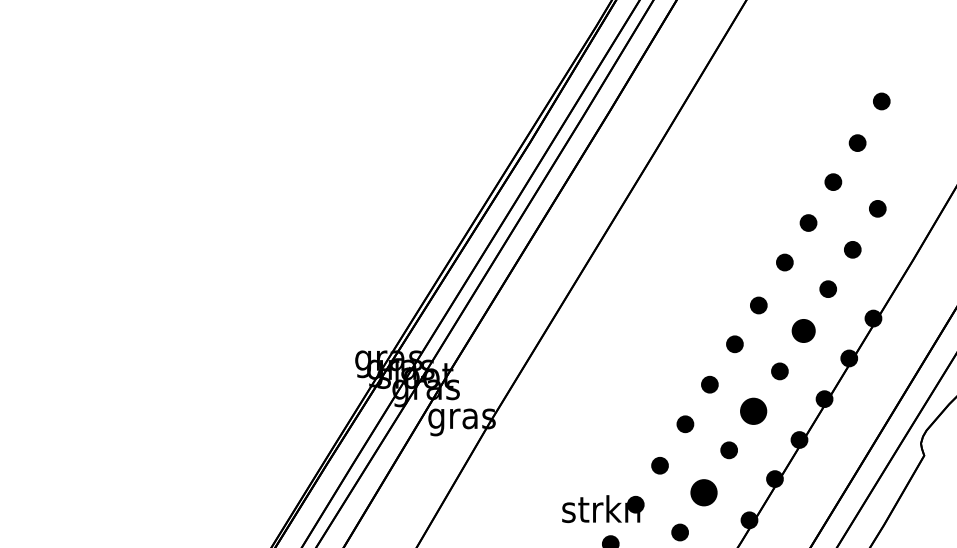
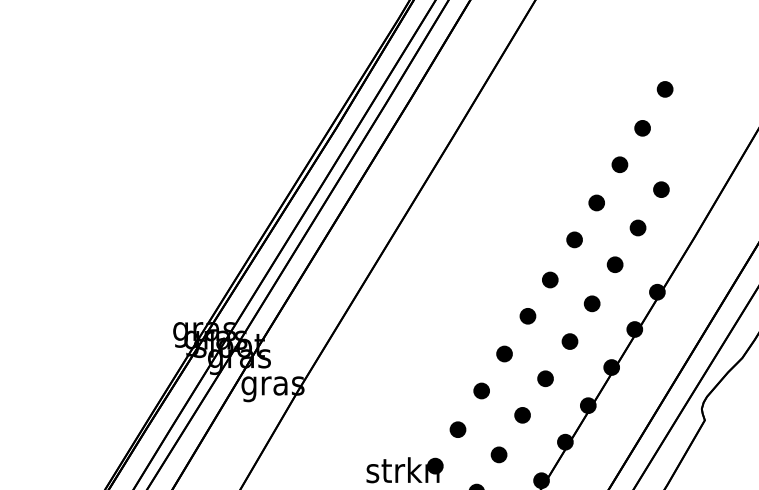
part: (803, 330) -> (592, 303), size x0.71
part: (753, 410) -> (545, 378), size x0.62
part: (703, 492) -> (498, 454), size x0.62

